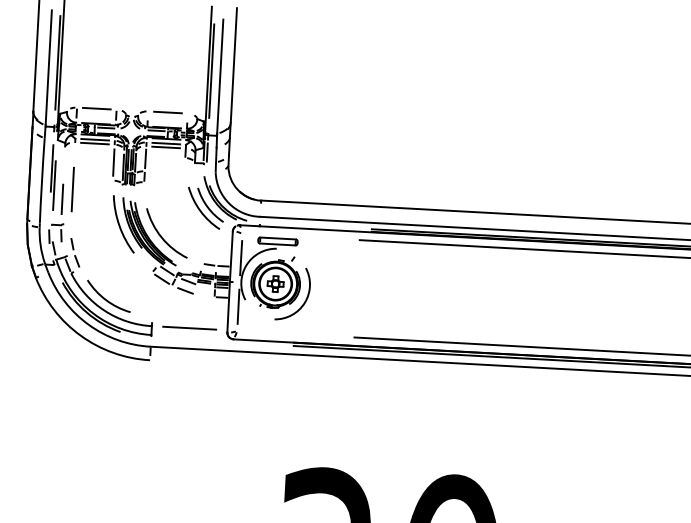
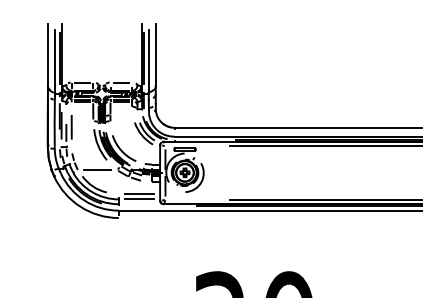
line: (115, 271) -> (97, 170), added
line: (190, 319) -> (139, 194), added

